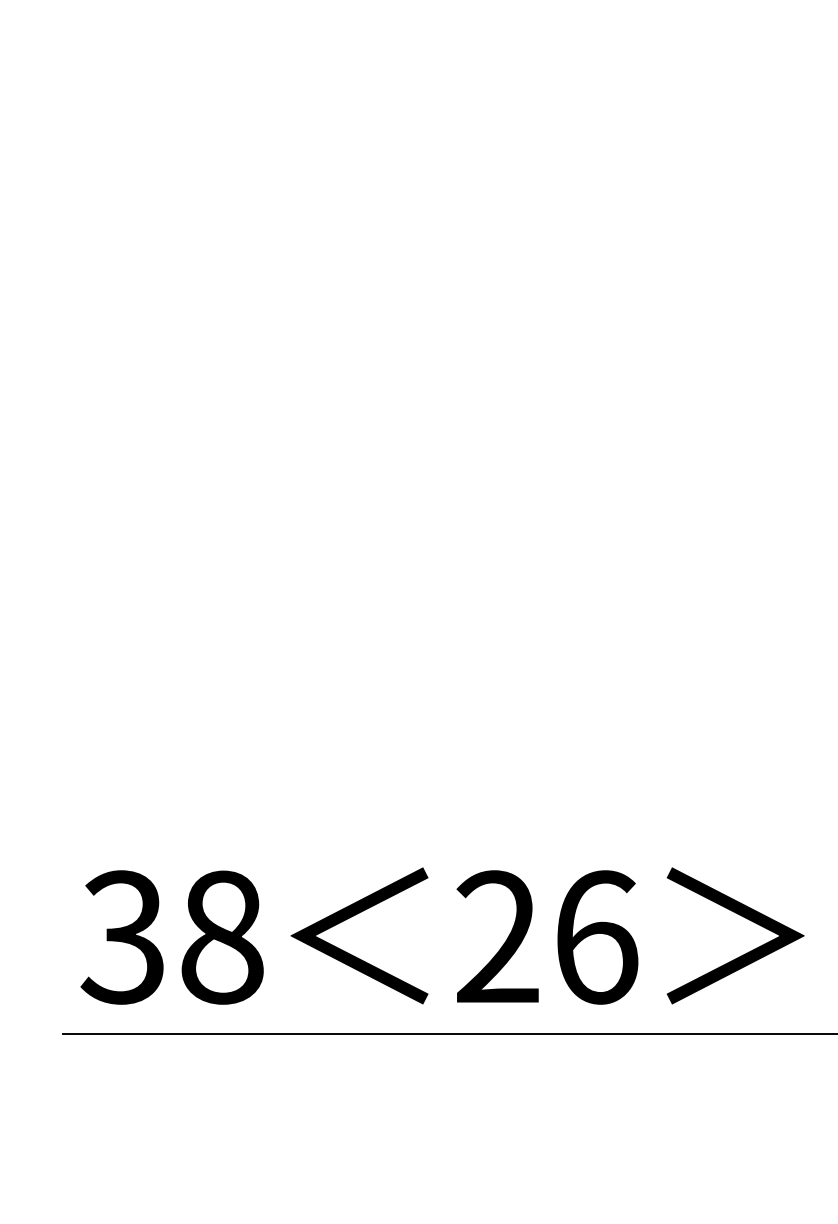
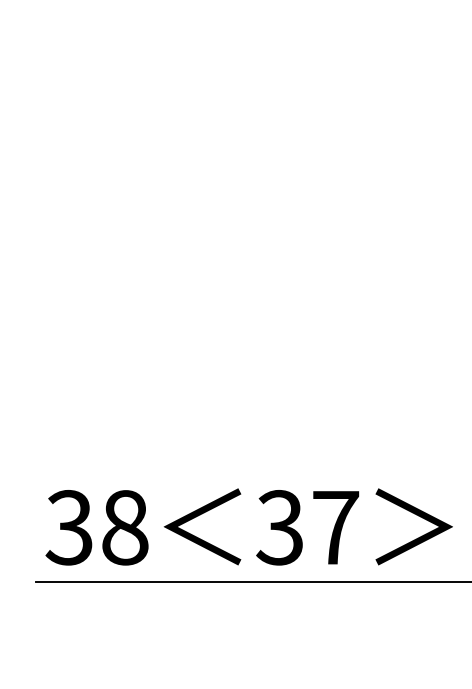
text: (545, 937) -> (307, 527), 26 -> 37

